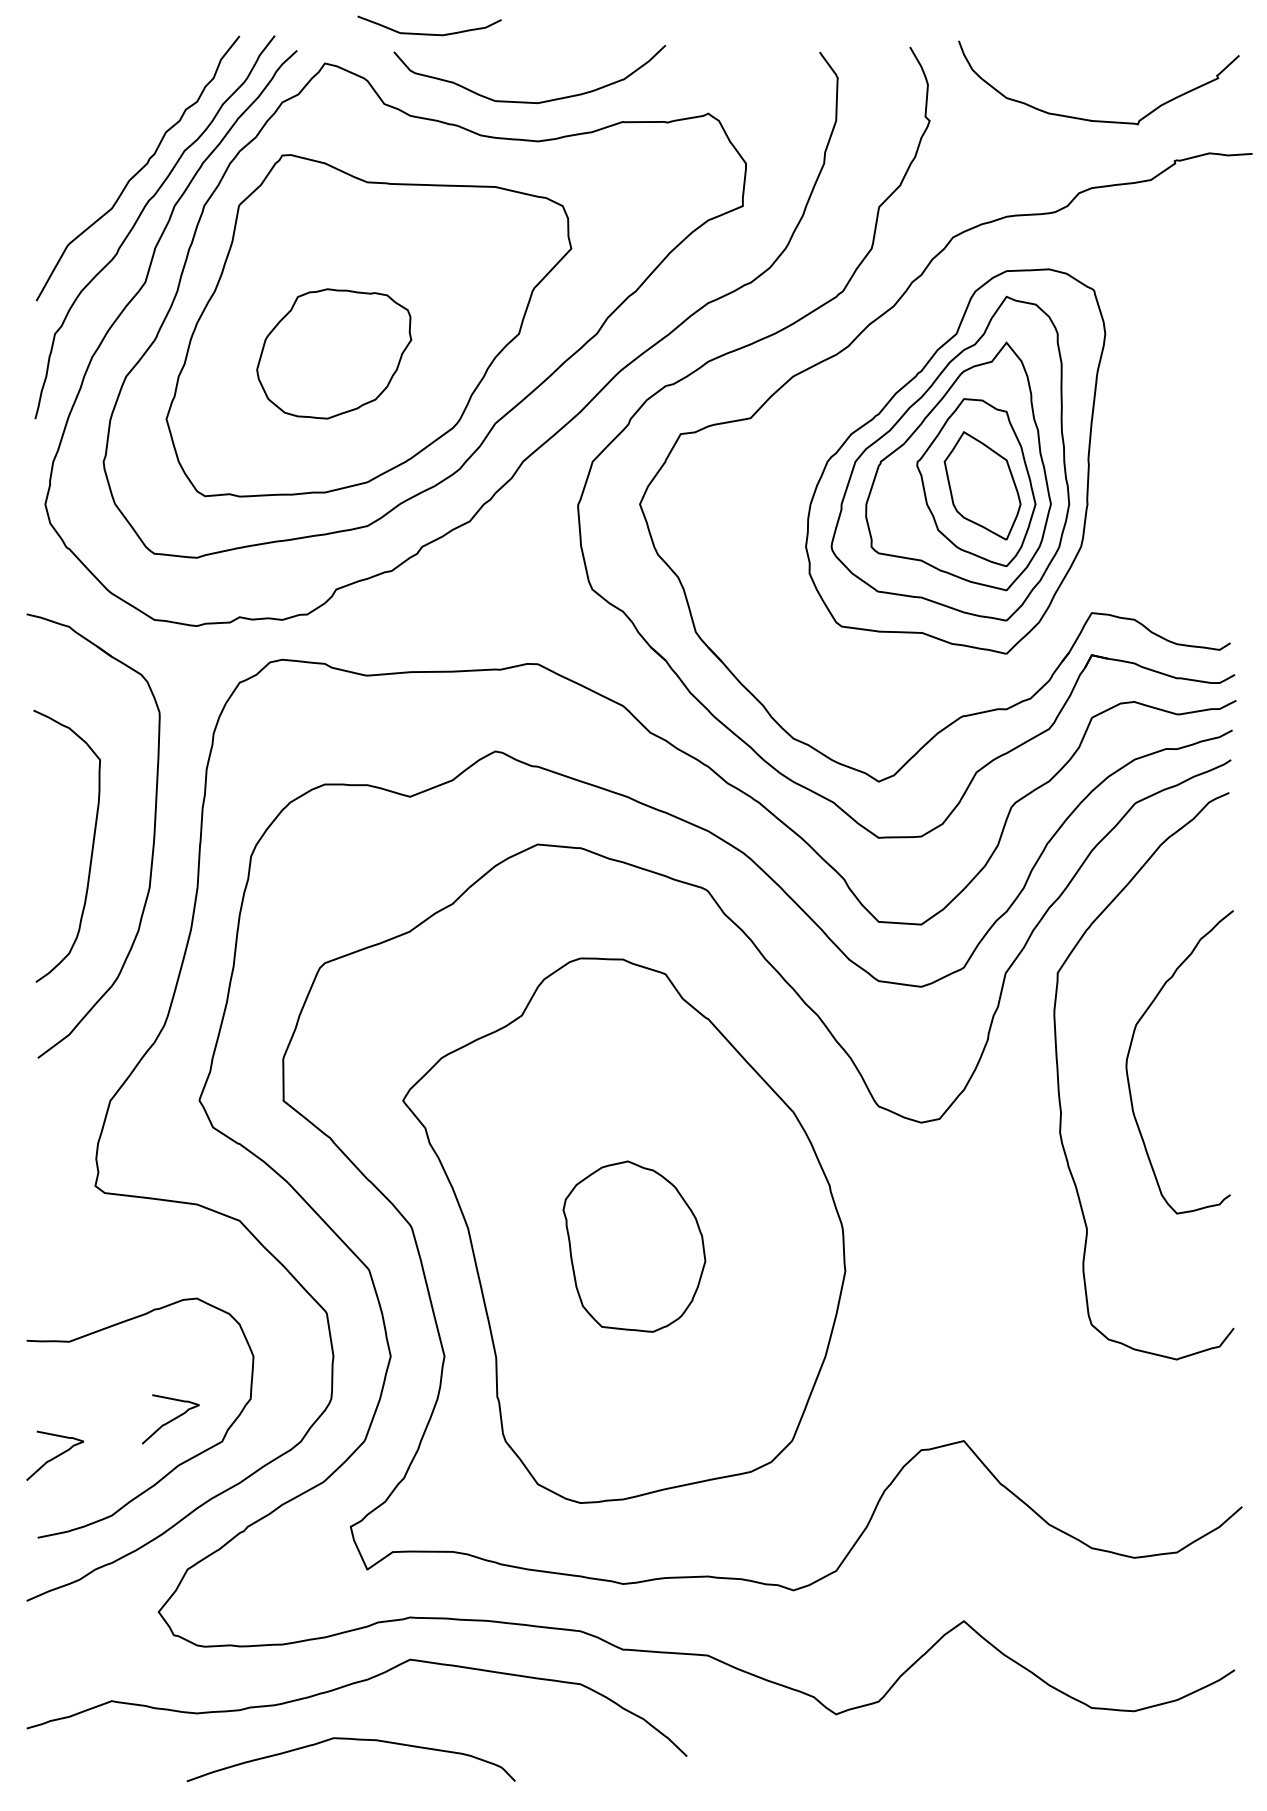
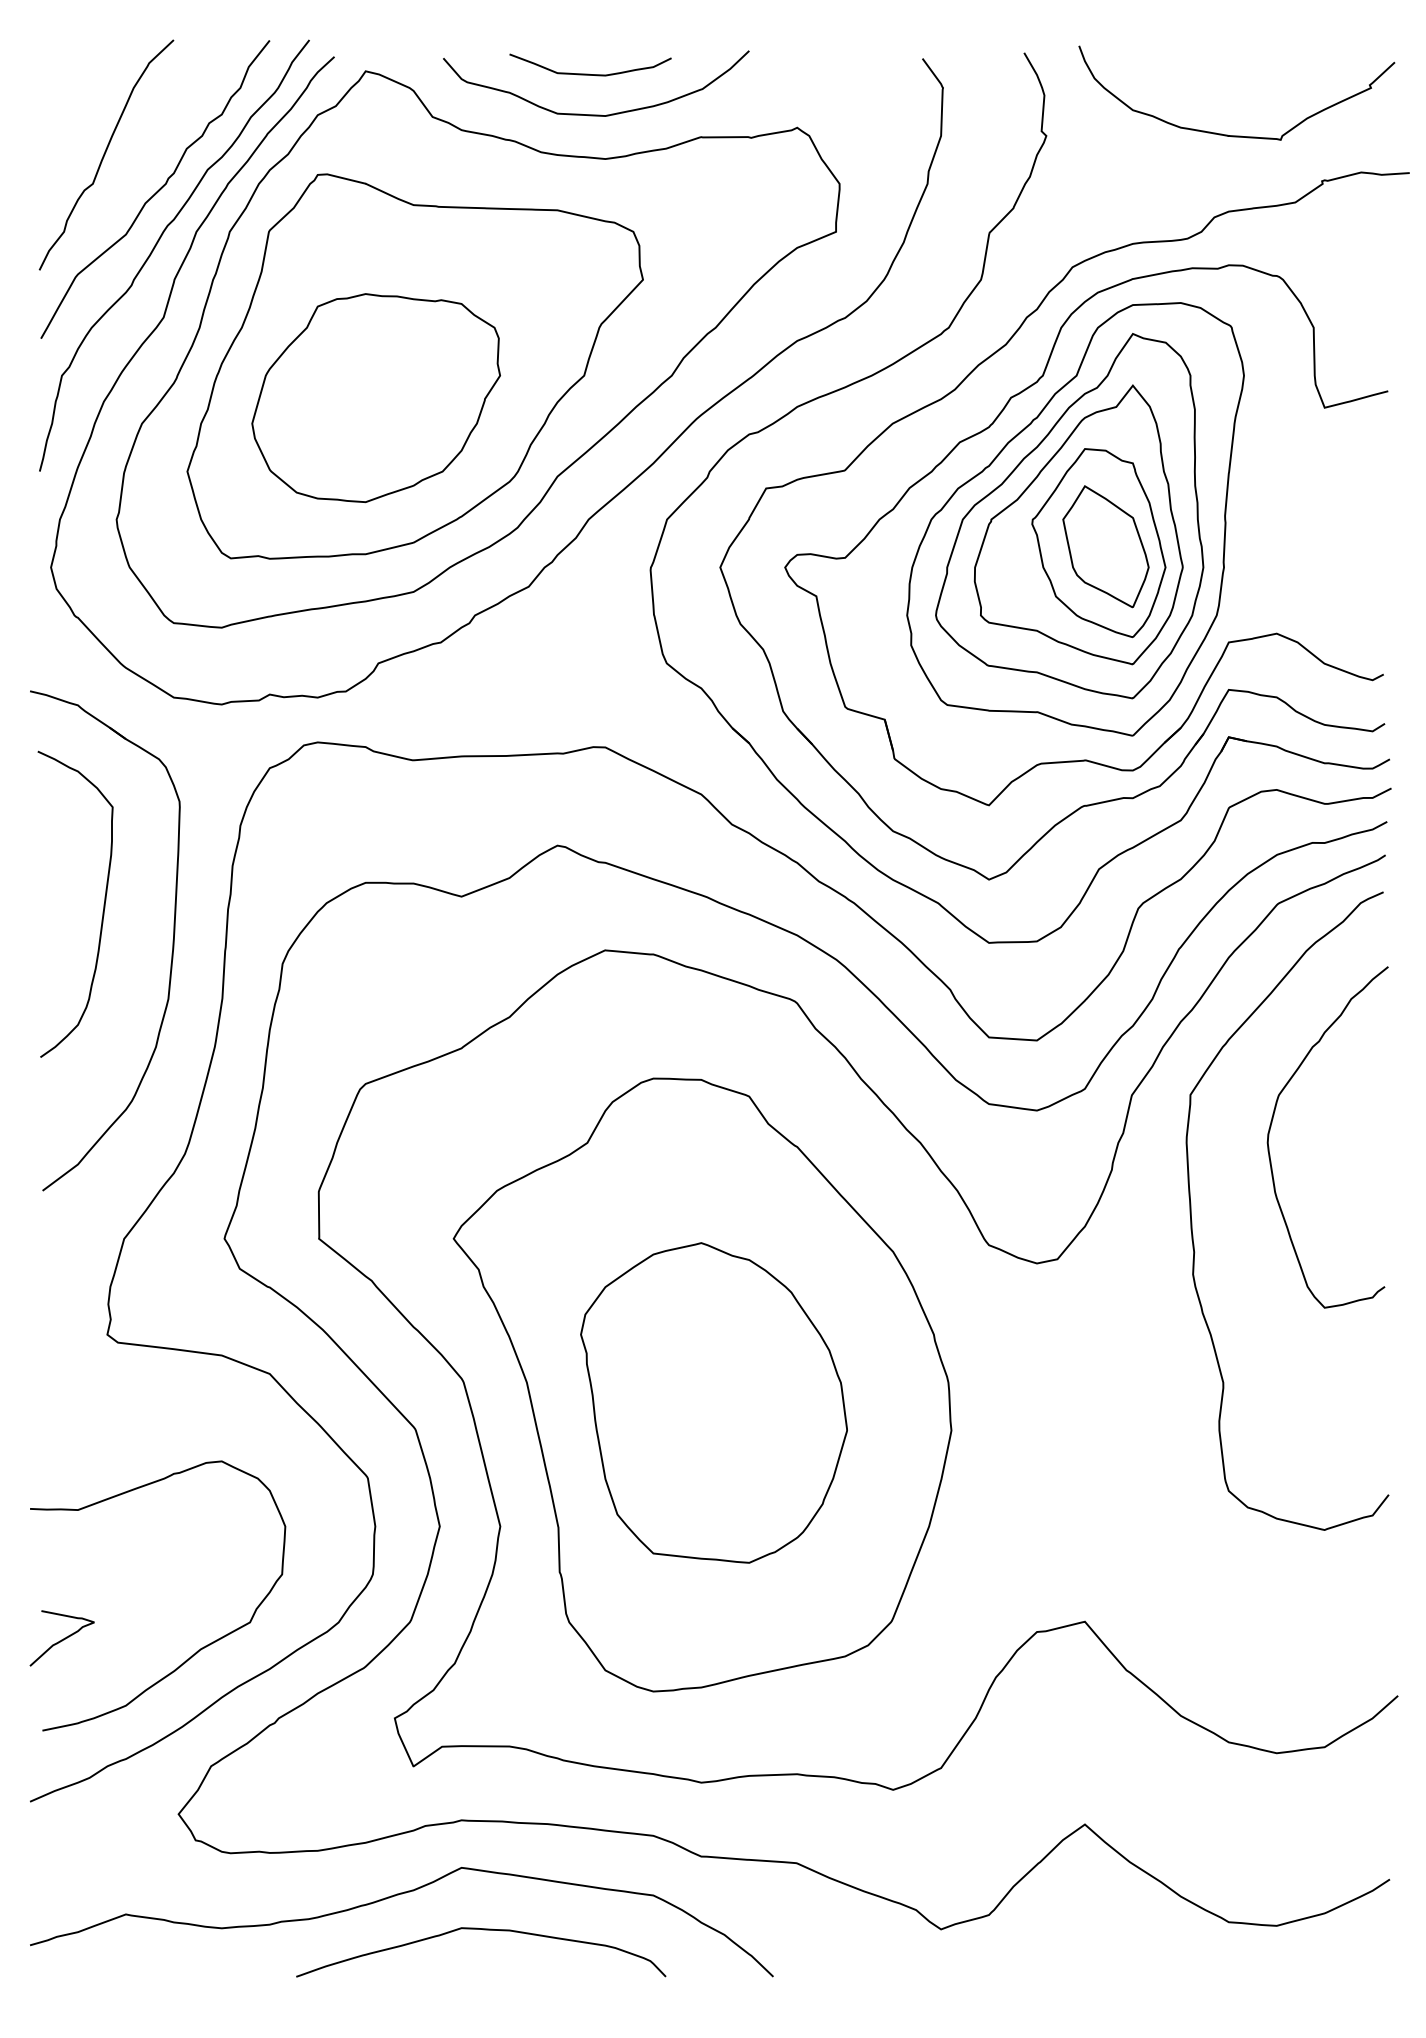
curve: (428, 33) -> (589, 73), moved
curve: (93, 137) -> (105, 154), added
part: (333, 354) -> (375, 398), size x1.43
part: (882, 377) -> (993, 424), added
curve: (91, 846) -> (103, 904), moved
curve: (1130, 1049) -> (1272, 1123), moved
part: (633, 1246) -> (713, 1402), size x1.67
curve: (170, 1420) -> (191, 1598), removed
curve: (353, 1740) -> (483, 1930), moved

